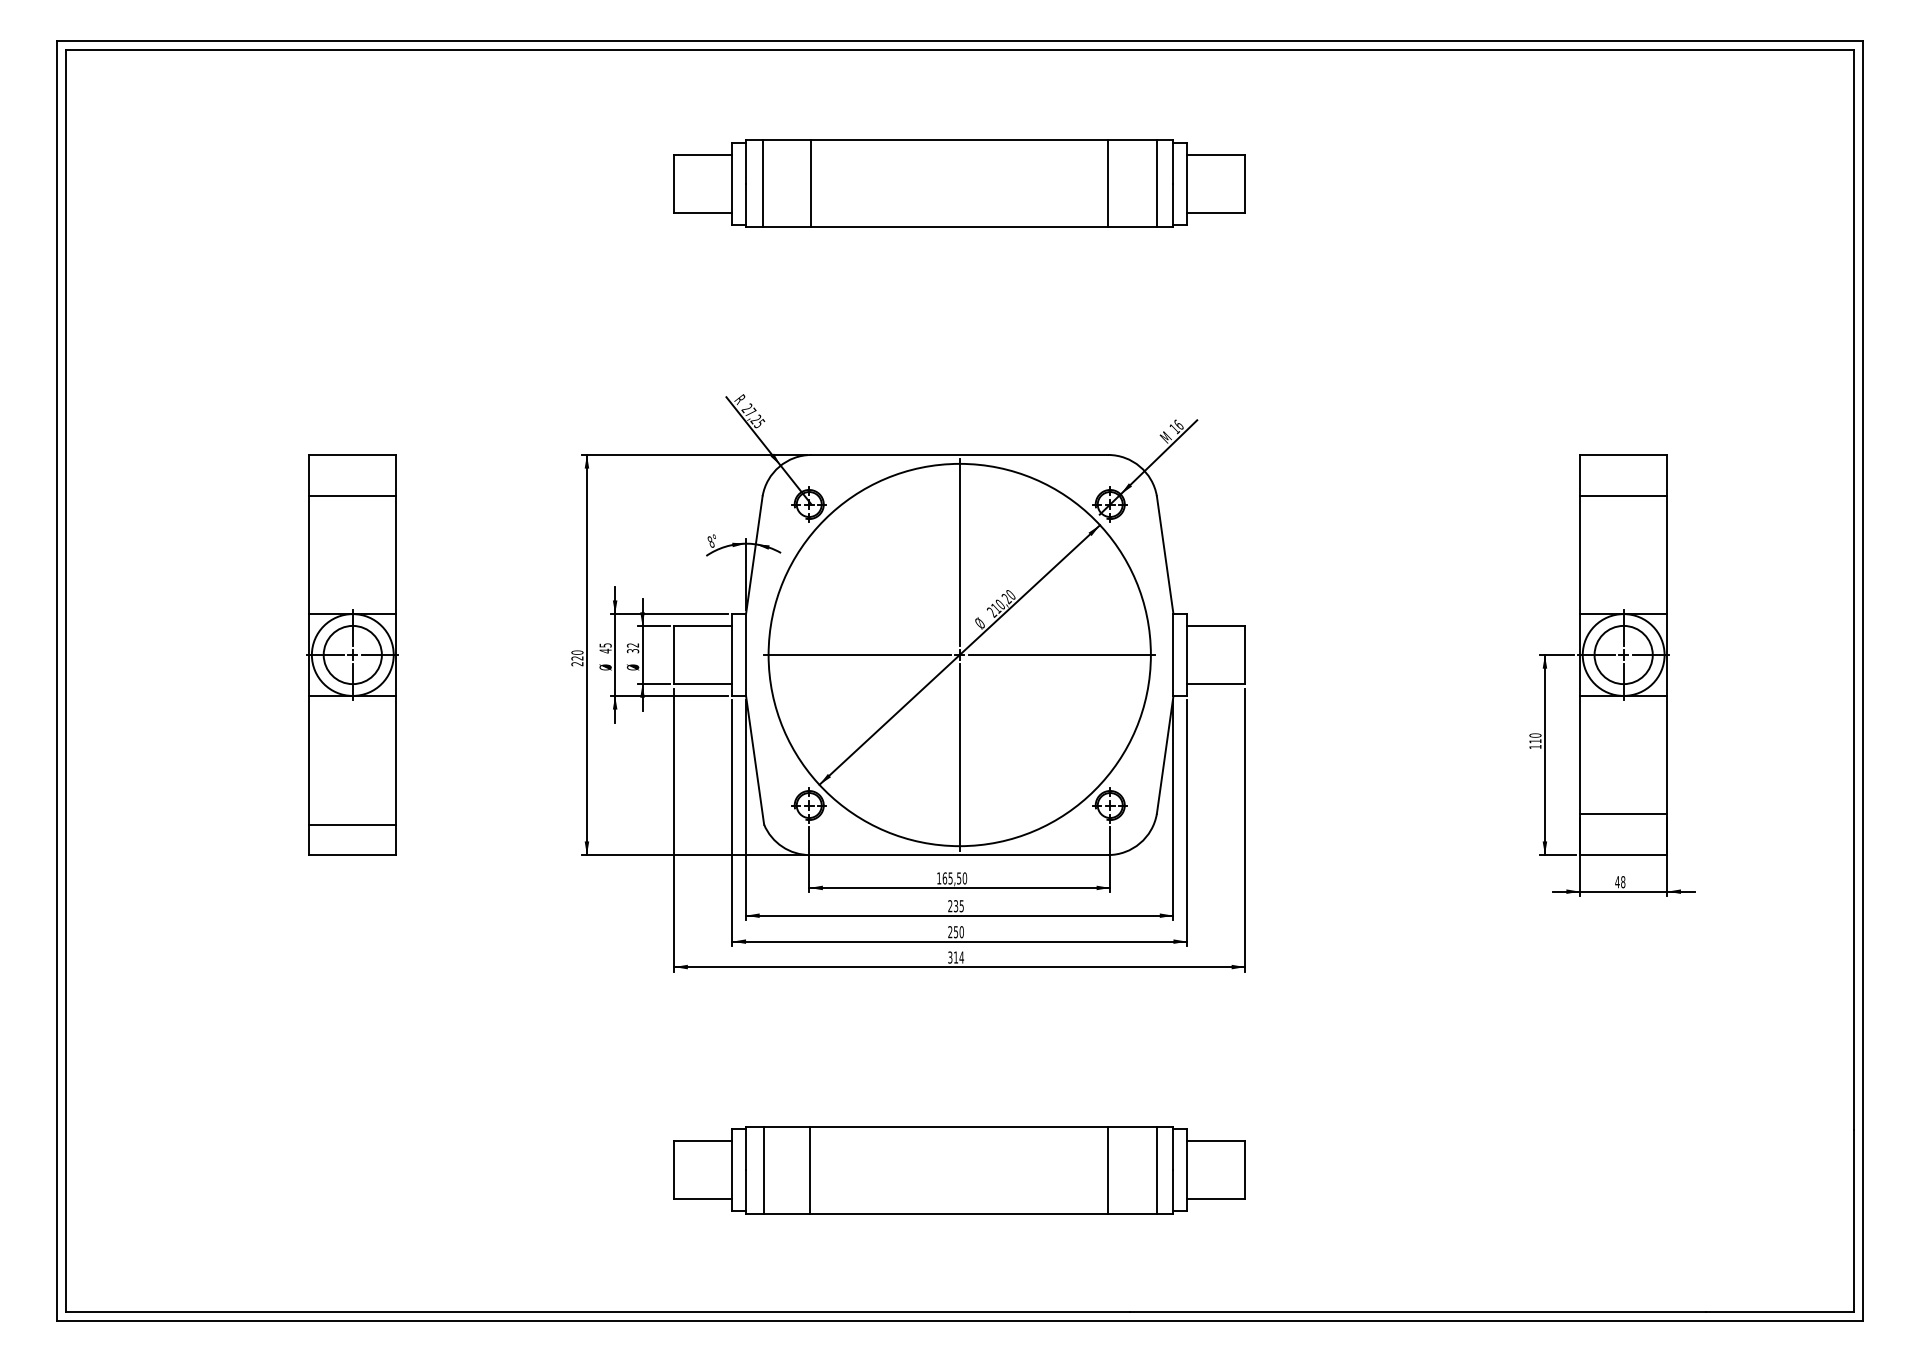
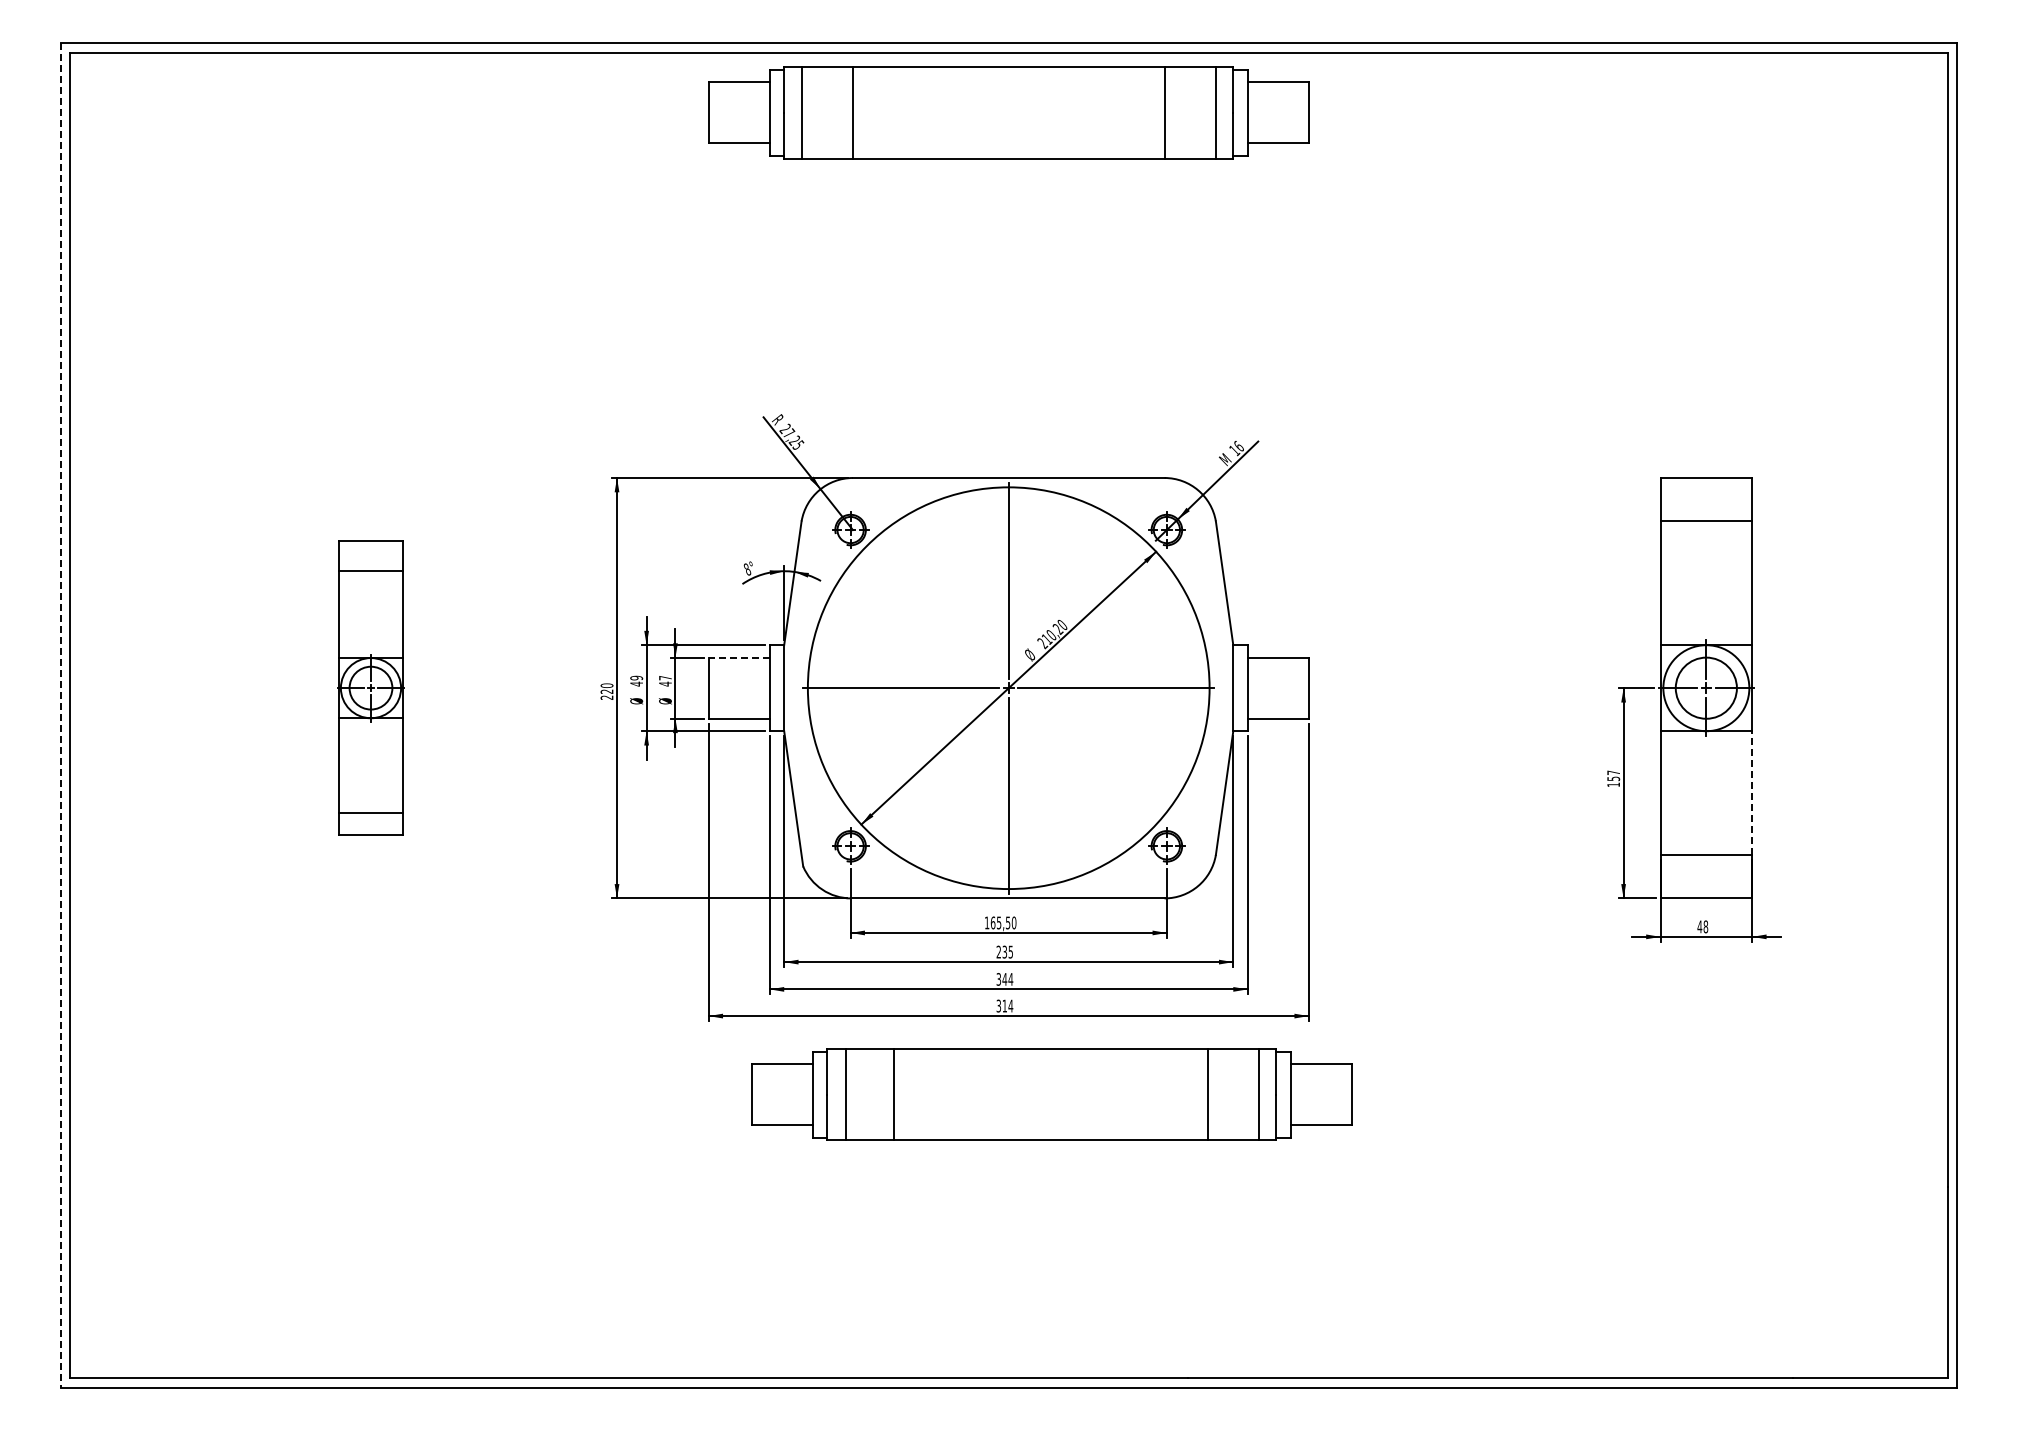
part: (959, 183) -> (1008, 112), moved
line: (703, 625) -> (739, 657), solid -> dashed
text: (605, 644) -> (636, 677), 45 -> 49
text: (633, 648) -> (665, 681), 32 -> 47
part: (352, 654) -> (370, 687), size x0.7
line: (57, 681) -> (60, 715), solid -> dashed
text: (1535, 738) -> (1613, 775), 110 -> 157
line: (1667, 755) -> (1752, 793), solid -> dashed
text: (955, 932) -> (1004, 979), 250 -> 344
part: (959, 1170) -> (1051, 1094), moved

